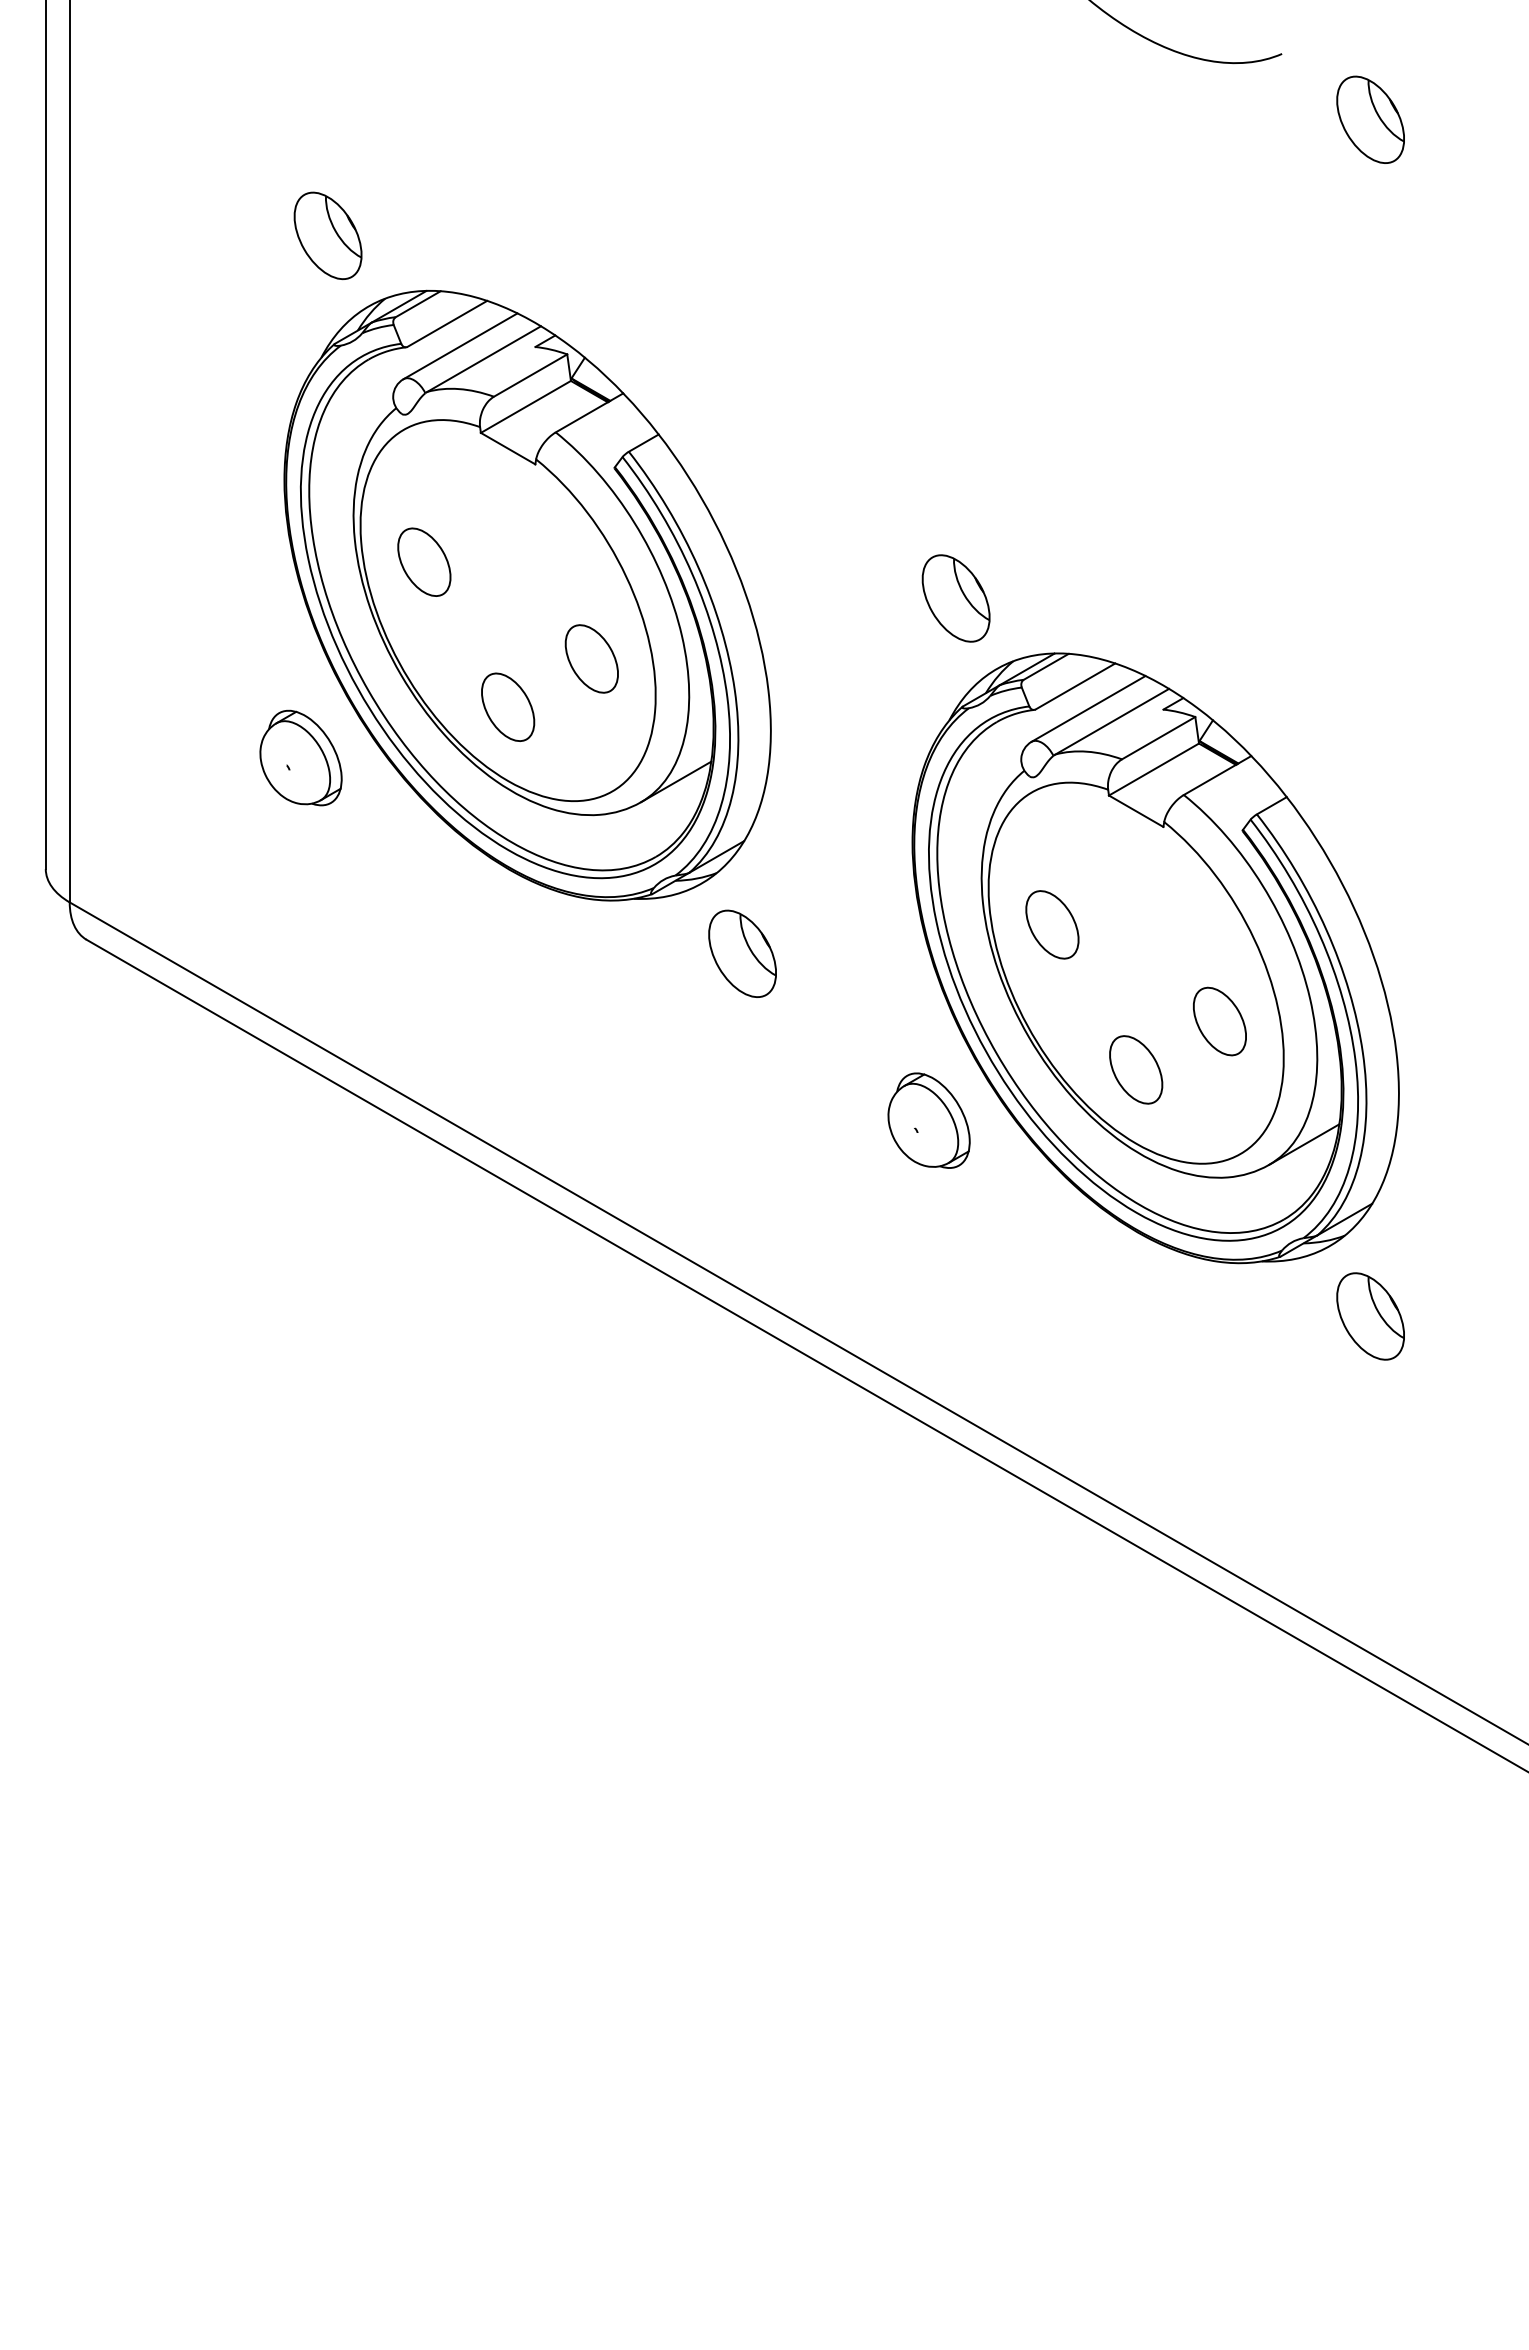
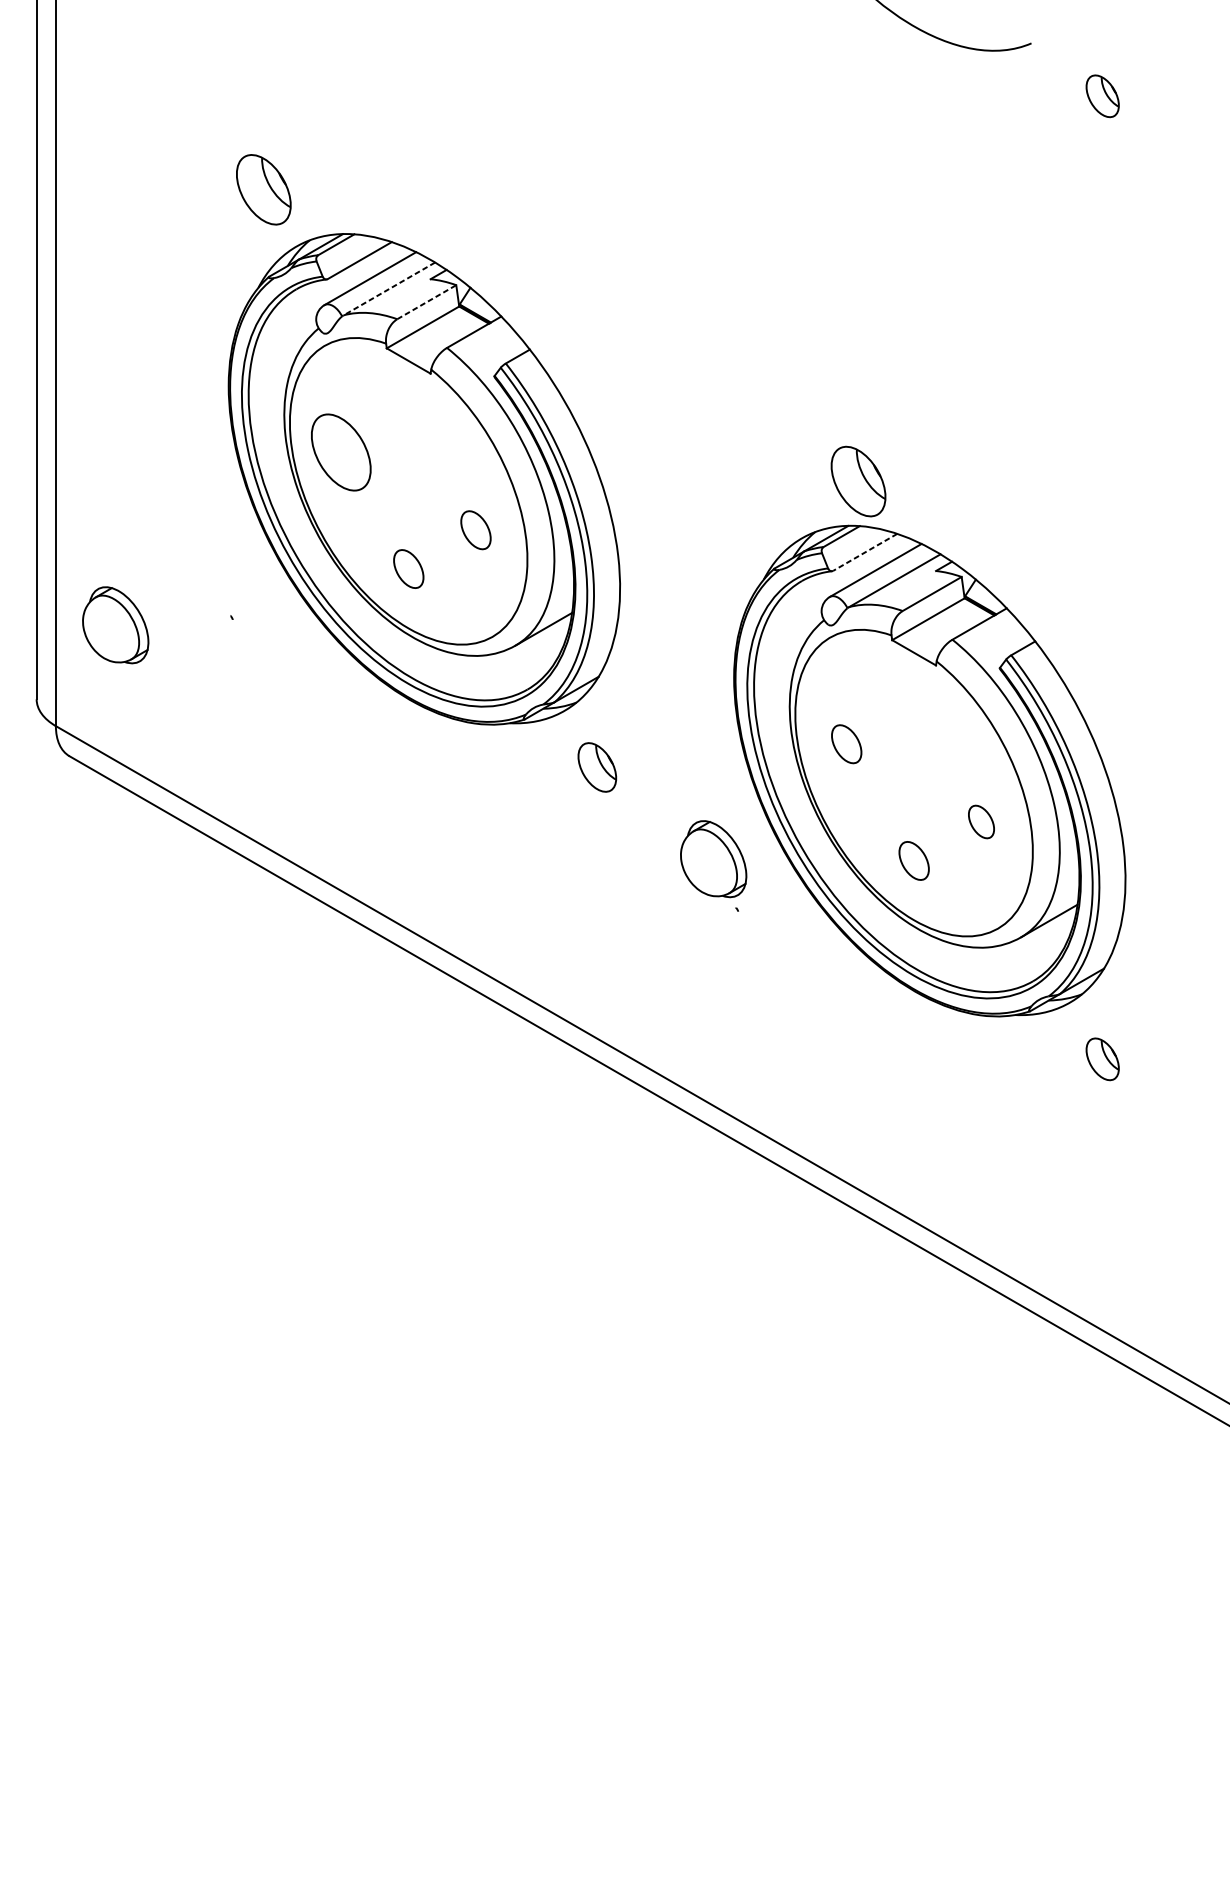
part: (1370, 119) -> (1102, 96), size x0.6
line: (484, 359) -> (389, 289), solid -> dashed
line: (531, 375) -> (427, 302), solid -> dashed
part: (424, 561) -> (341, 451), size x1.4
part: (955, 598) -> (858, 481), moved
part: (591, 658) -> (475, 529), size x0.7
line: (1075, 686) -> (865, 552), solid -> dashed
part: (508, 706) -> (408, 568), size x0.7
part: (300, 757) -> (115, 624), moved
part: (1052, 924) -> (846, 743), size x0.7
part: (742, 953) -> (597, 767), size x0.7
part: (1219, 1021) -> (981, 821), size x0.6
part: (1136, 1069) -> (914, 860), size x0.7
part: (928, 1120) -> (713, 858), moved
part: (1370, 1316) -> (1102, 1059), size x0.6

